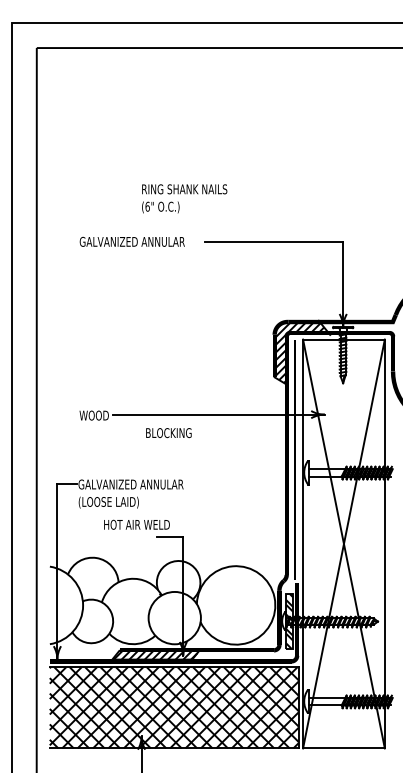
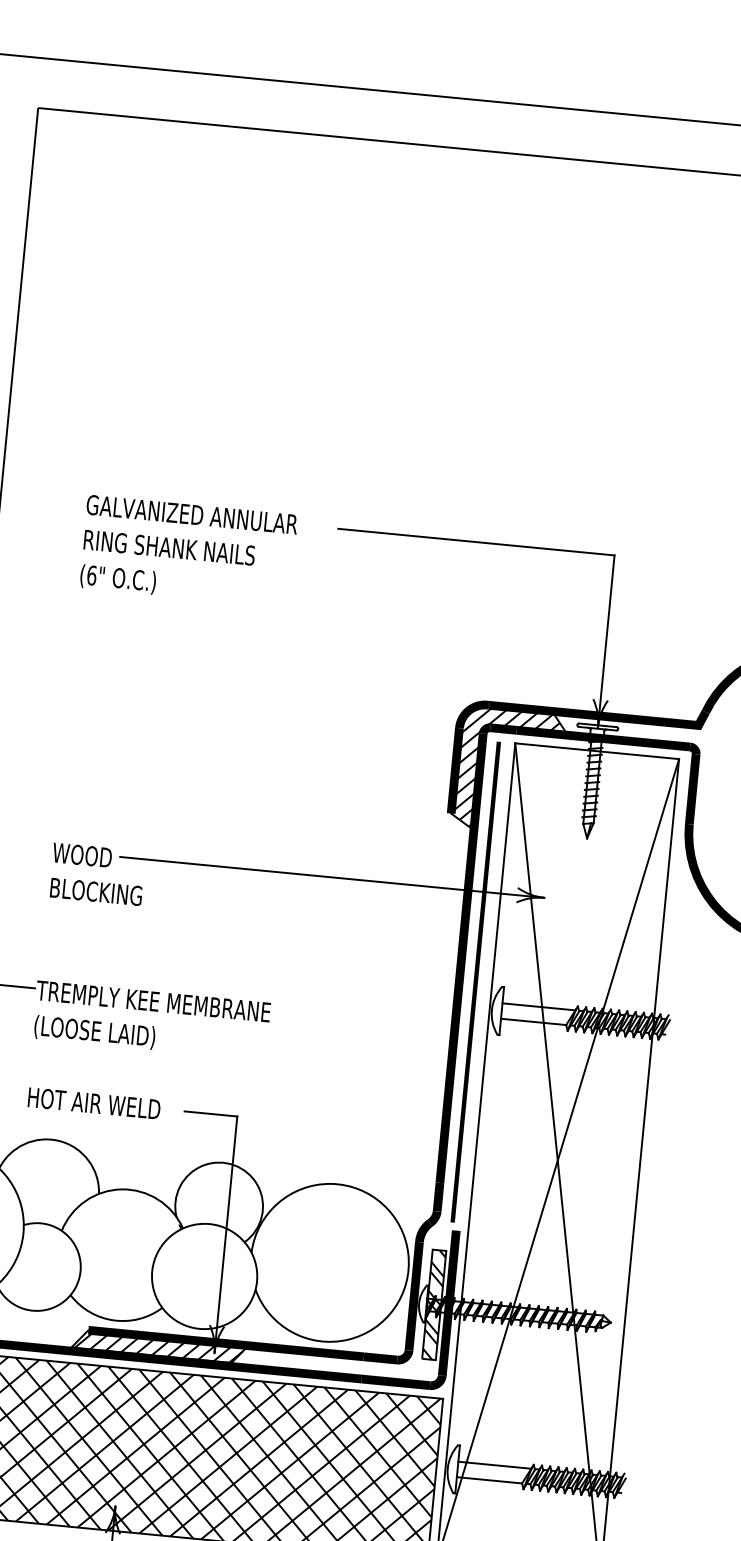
text: (184, 198) -> (167, 566), moved
text: (168, 433) -> (95, 892), moved
text: (136, 484) -> (153, 1001), GALVANIZED ANNULAR -> TREMPLY KEE MEMBRANE
text: (136, 524) -> (93, 1102), moved

